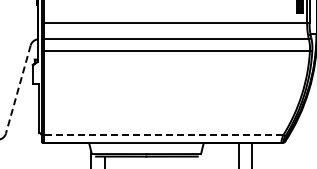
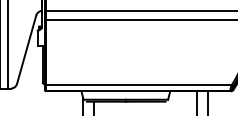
line: (18, 89) -> (26, 49), dashed -> solid
line: (163, 134) -> (139, 84), dashed -> solid

